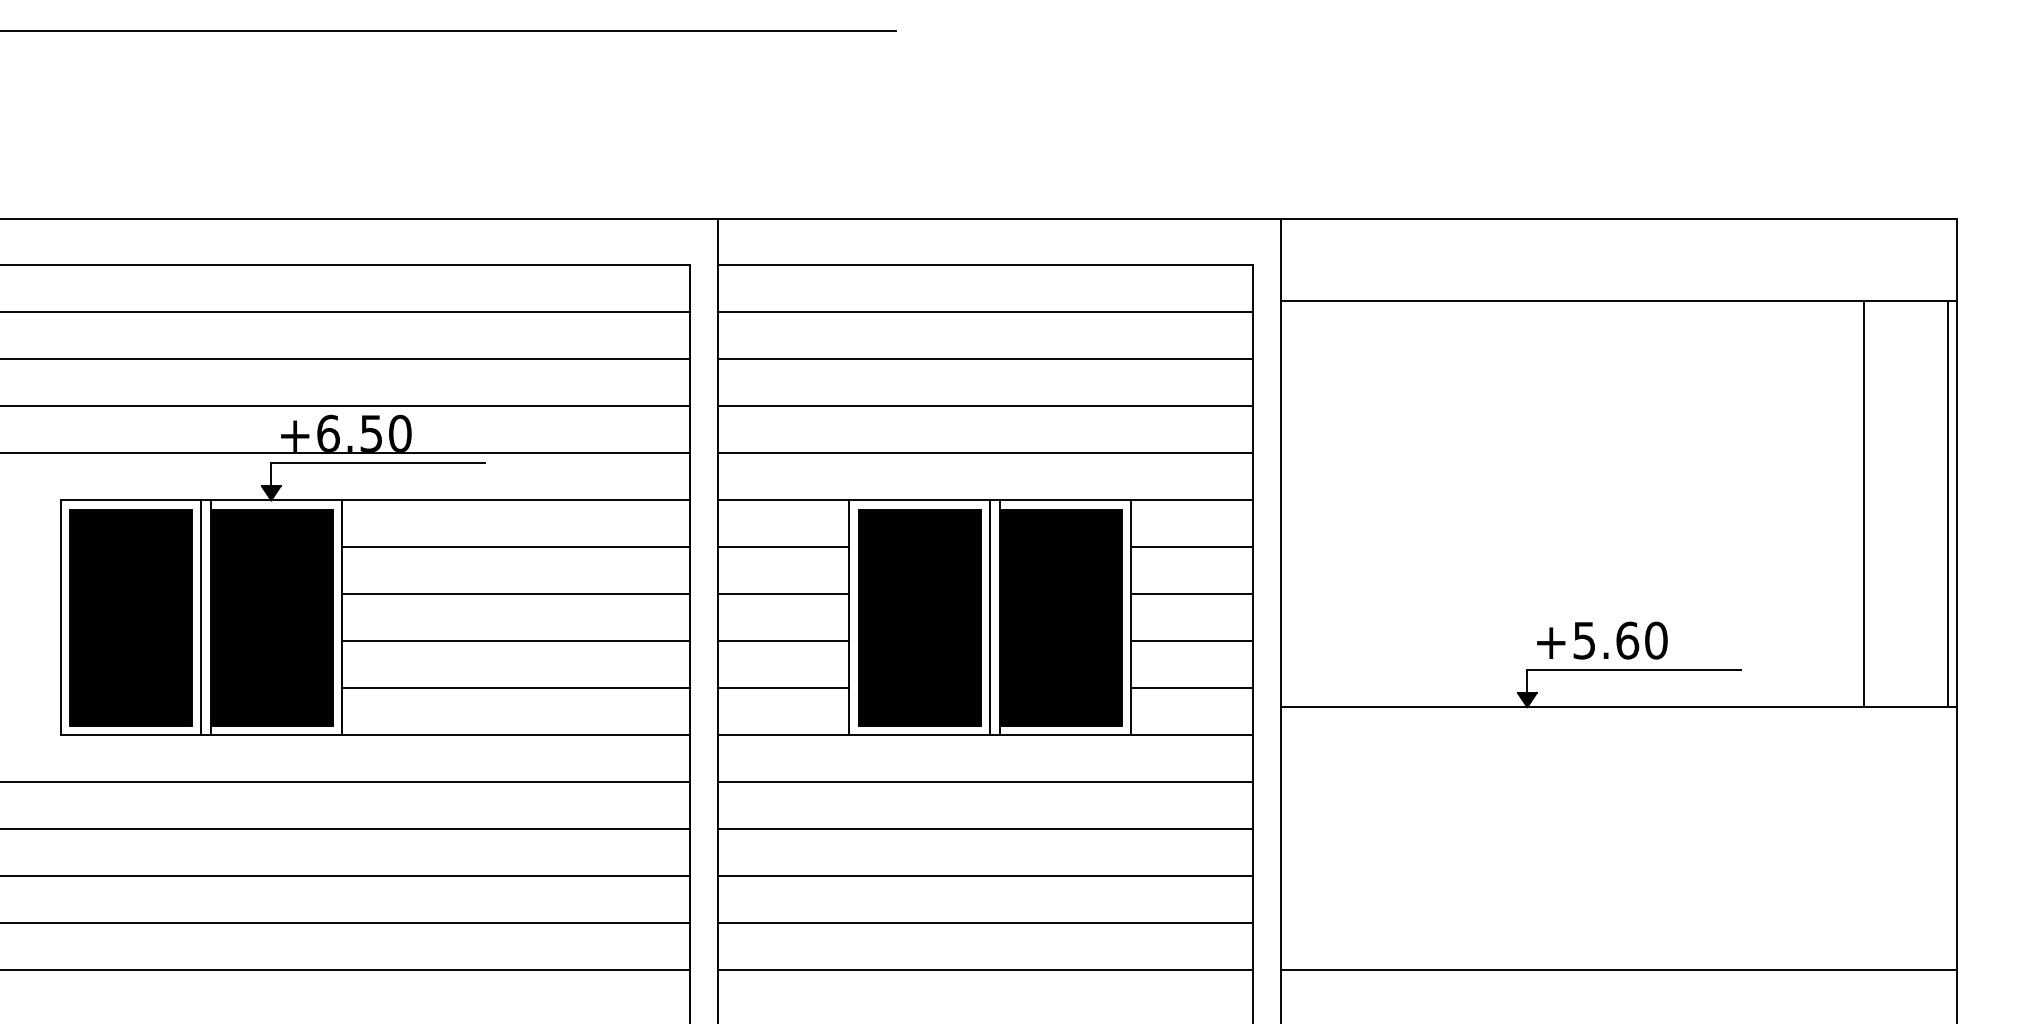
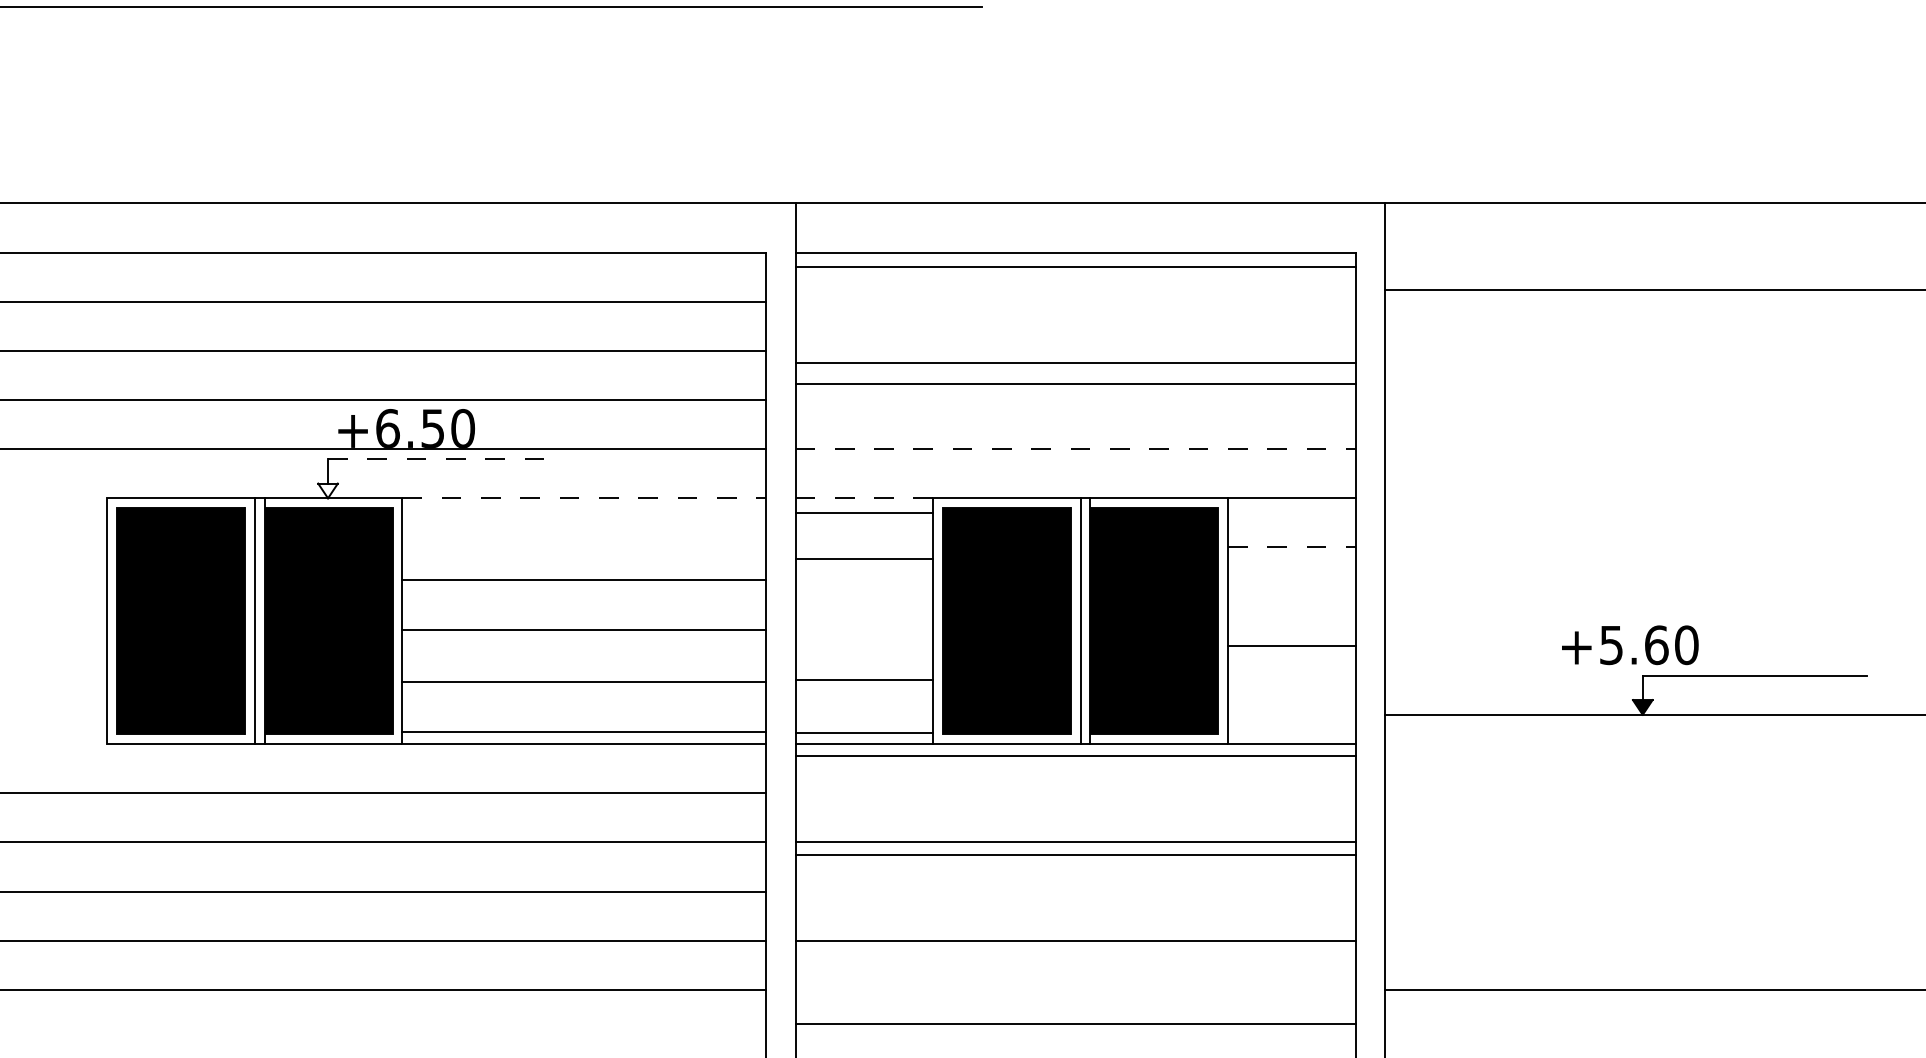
line: (985, 312) -> (1075, 267), moved
line: (985, 359) -> (1075, 384), moved
line: (985, 406) -> (1075, 363), moved
line: (985, 453) -> (1075, 449), solid -> dashed
line: (378, 462) -> (440, 458), solid -> dashed
fill: (270, 493) -> (327, 491), removed
line: (515, 500) -> (583, 498), solid -> dashed
line: (783, 500) -> (864, 498), solid -> dashed
line: (515, 547) -> (583, 580), moved
line: (783, 547) -> (864, 513), moved
line: (1192, 547) -> (1292, 547), solid -> dashed
line: (515, 594) -> (583, 630), moved
line: (783, 594) -> (864, 559), moved
line: (1192, 594) -> (1292, 596), removed
text: (1602, 640) -> (1630, 645), moved
line: (515, 641) -> (583, 682), moved
line: (783, 641) -> (864, 680), moved
line: (515, 688) -> (583, 731), moved
line: (783, 688) -> (864, 733), moved
line: (1192, 688) -> (1292, 695), removed
line: (985, 781) -> (1075, 755), moved
line: (985, 875) -> (1075, 854), moved
line: (985, 969) -> (1075, 1024), moved

